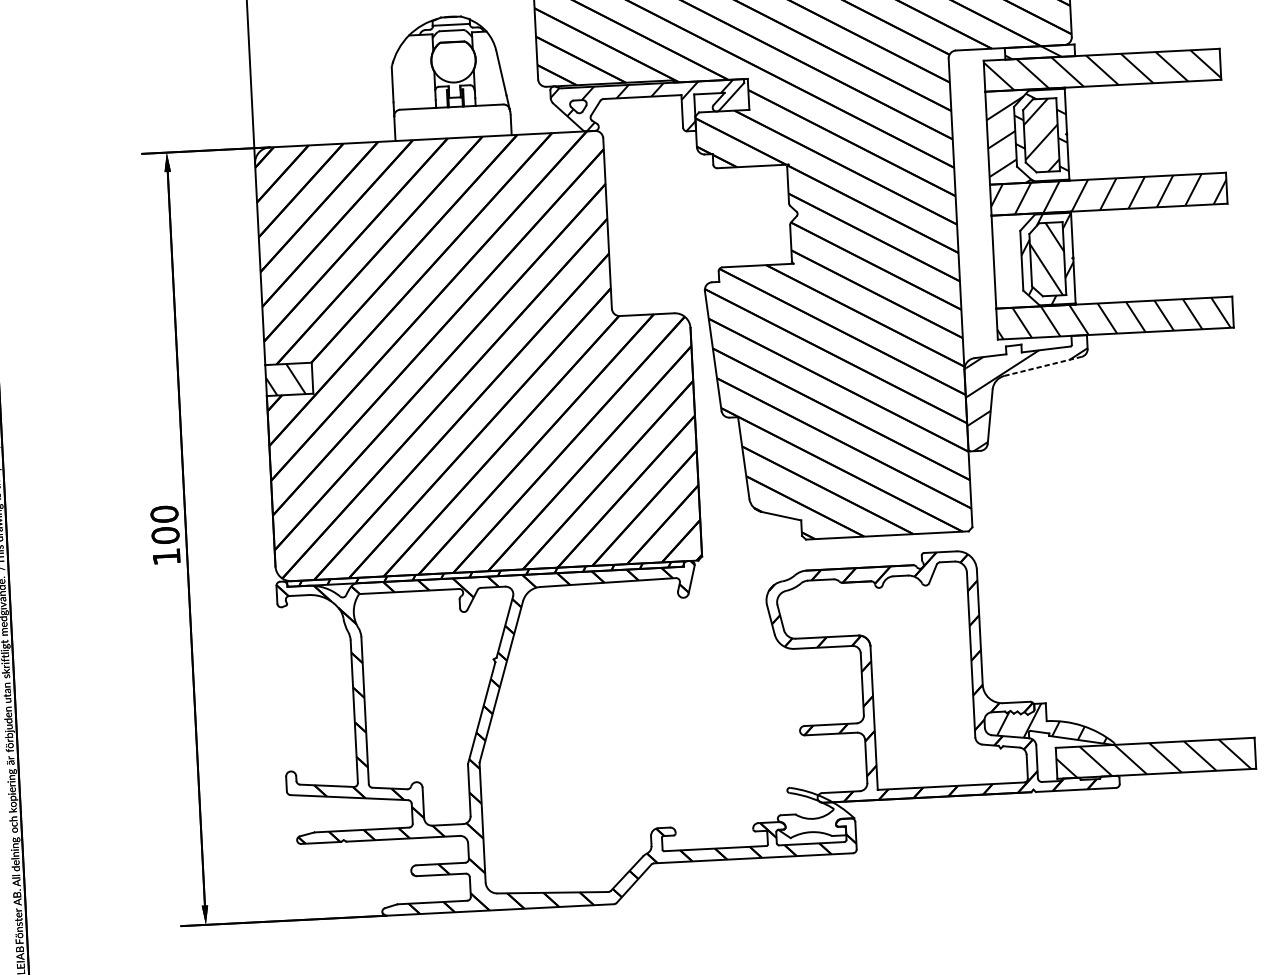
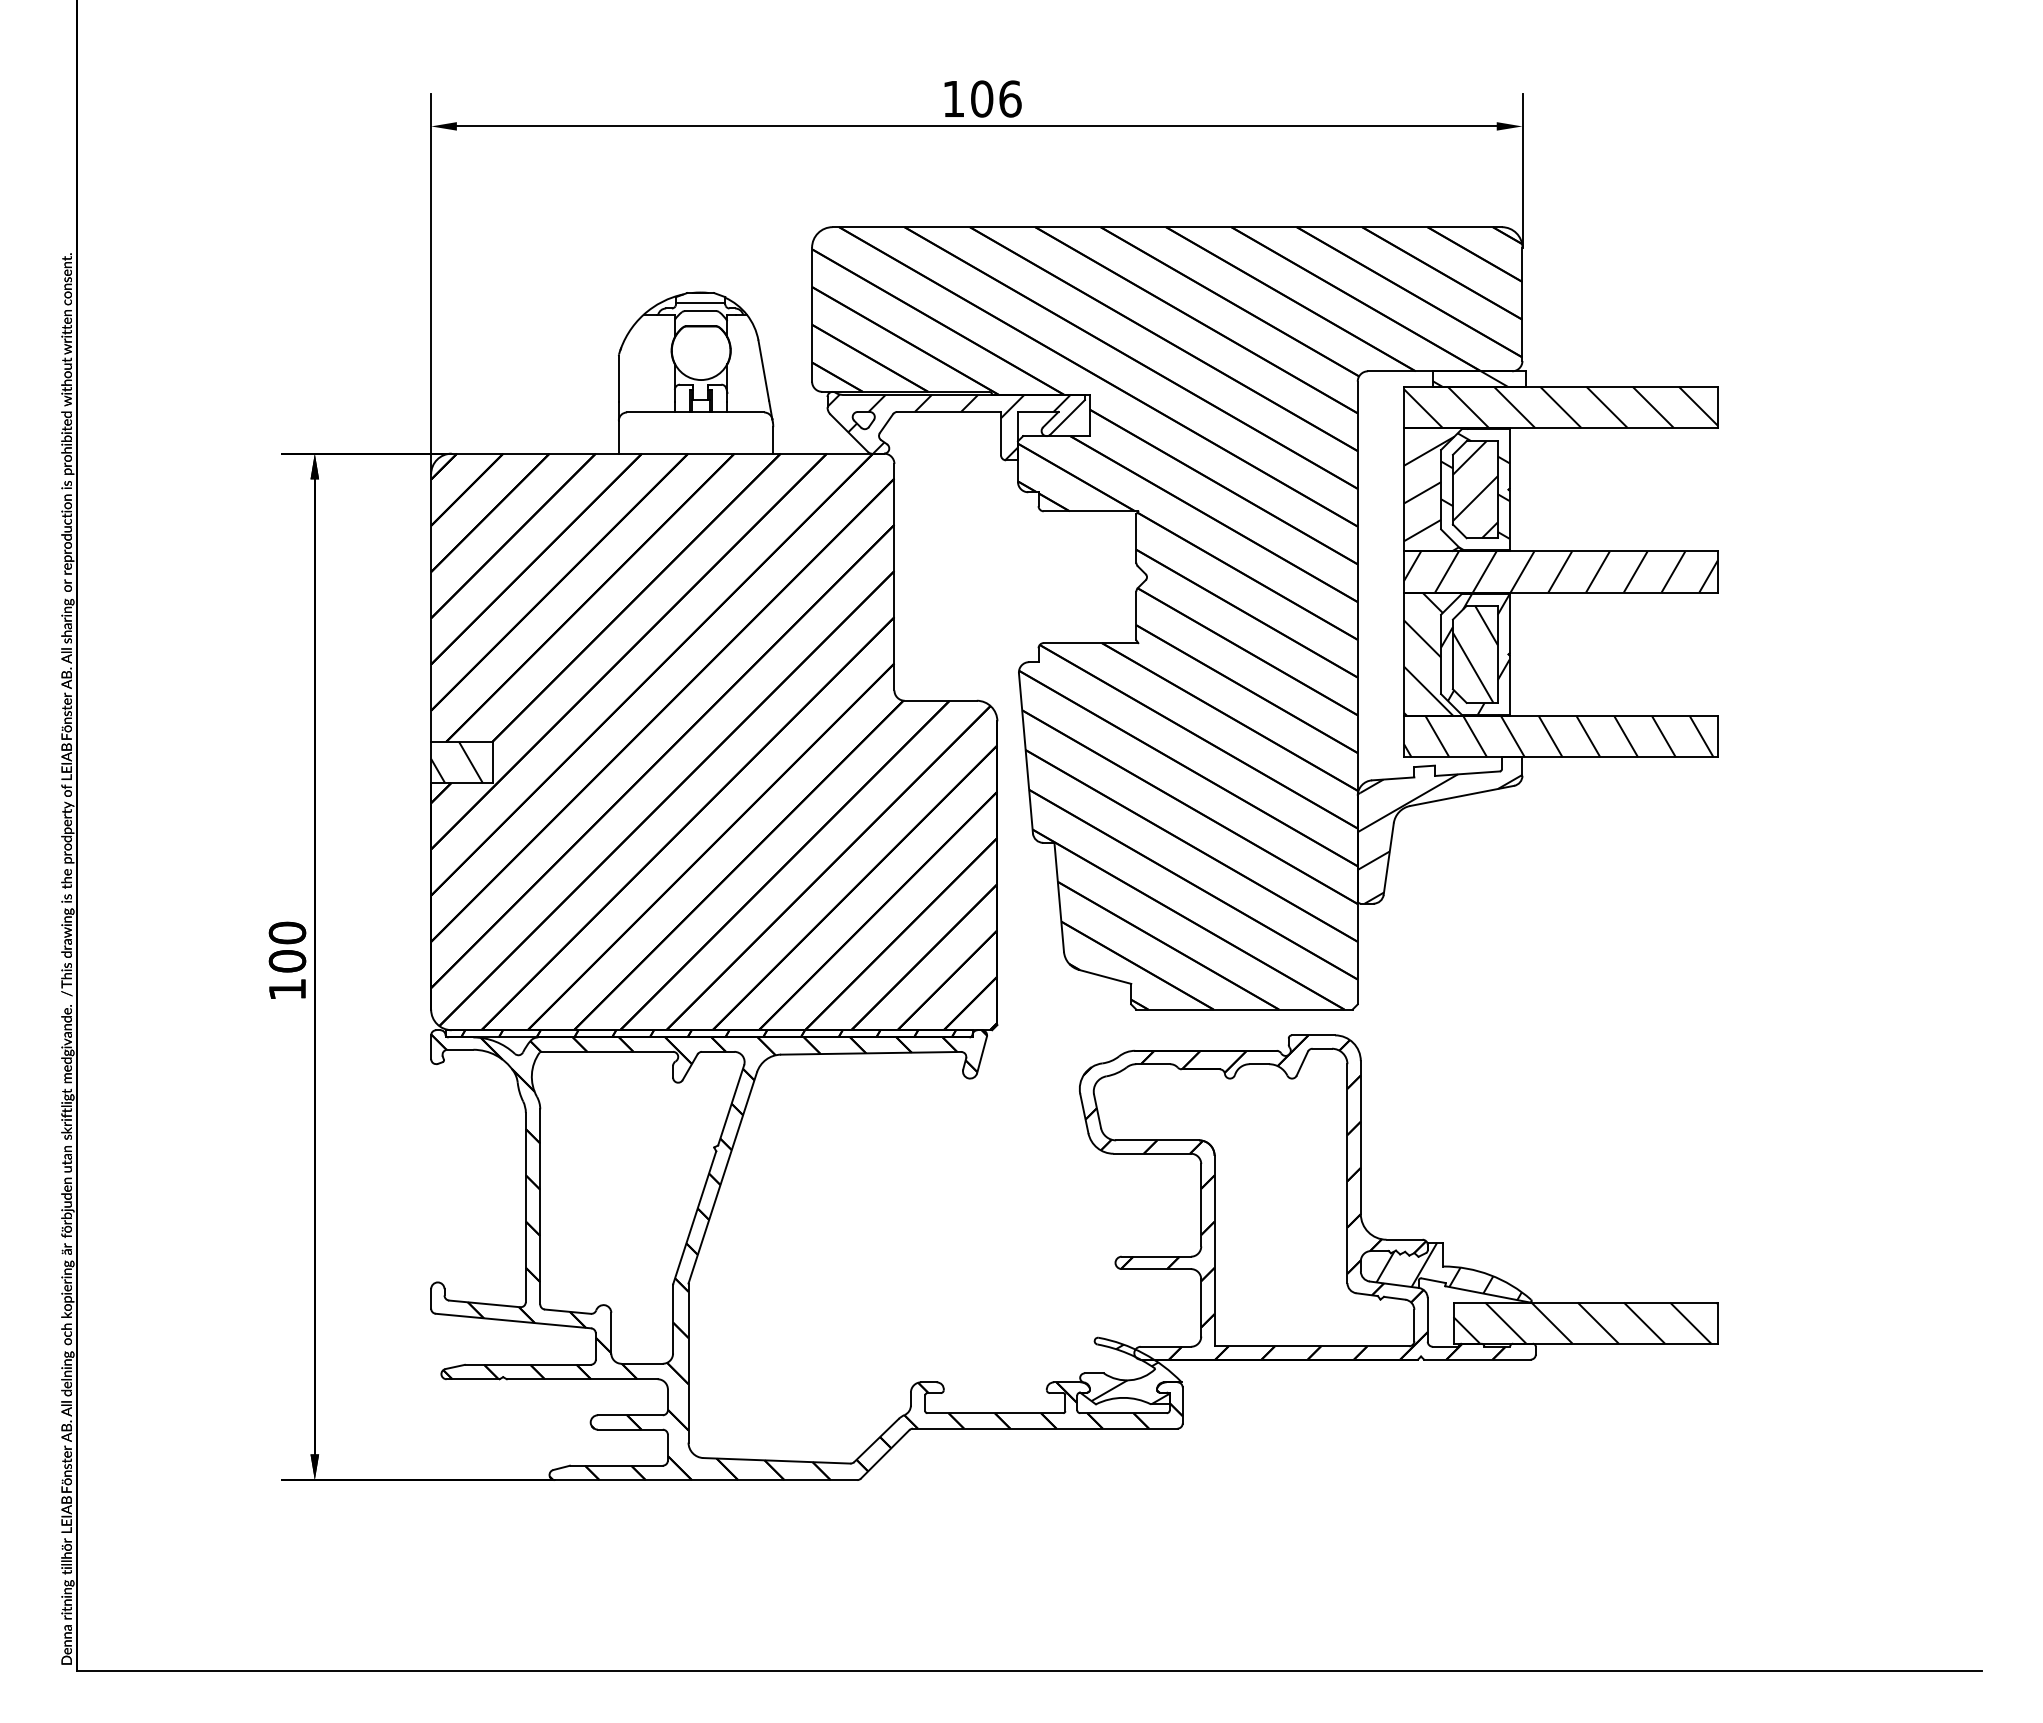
hatch: (1029, 260) -> (1451, 654), added
line: (1043, 366) -> (1462, 795), dashed -> solid
hatch: (815, 814) -> (1130, 1374), added

